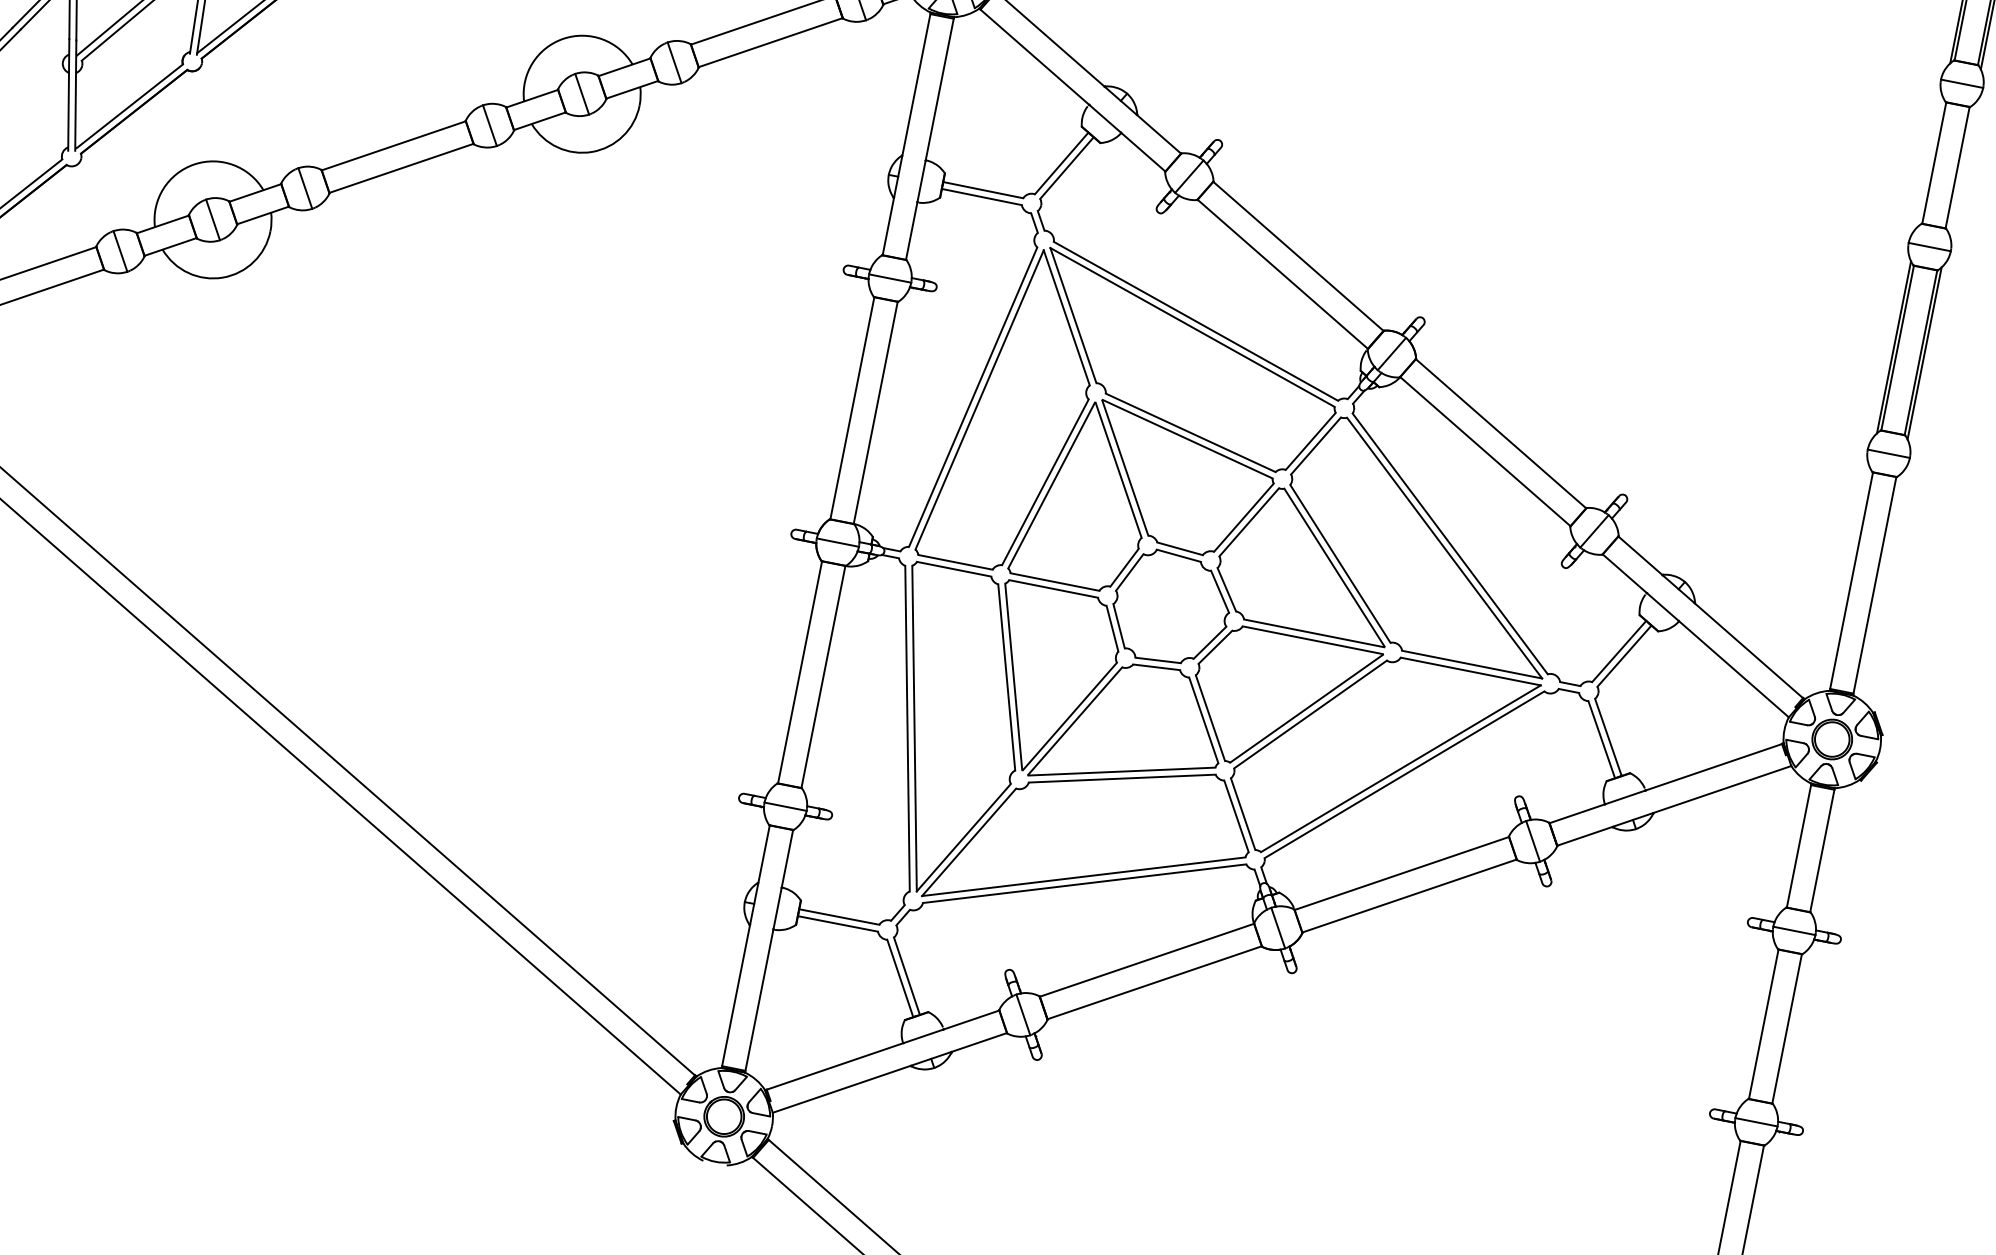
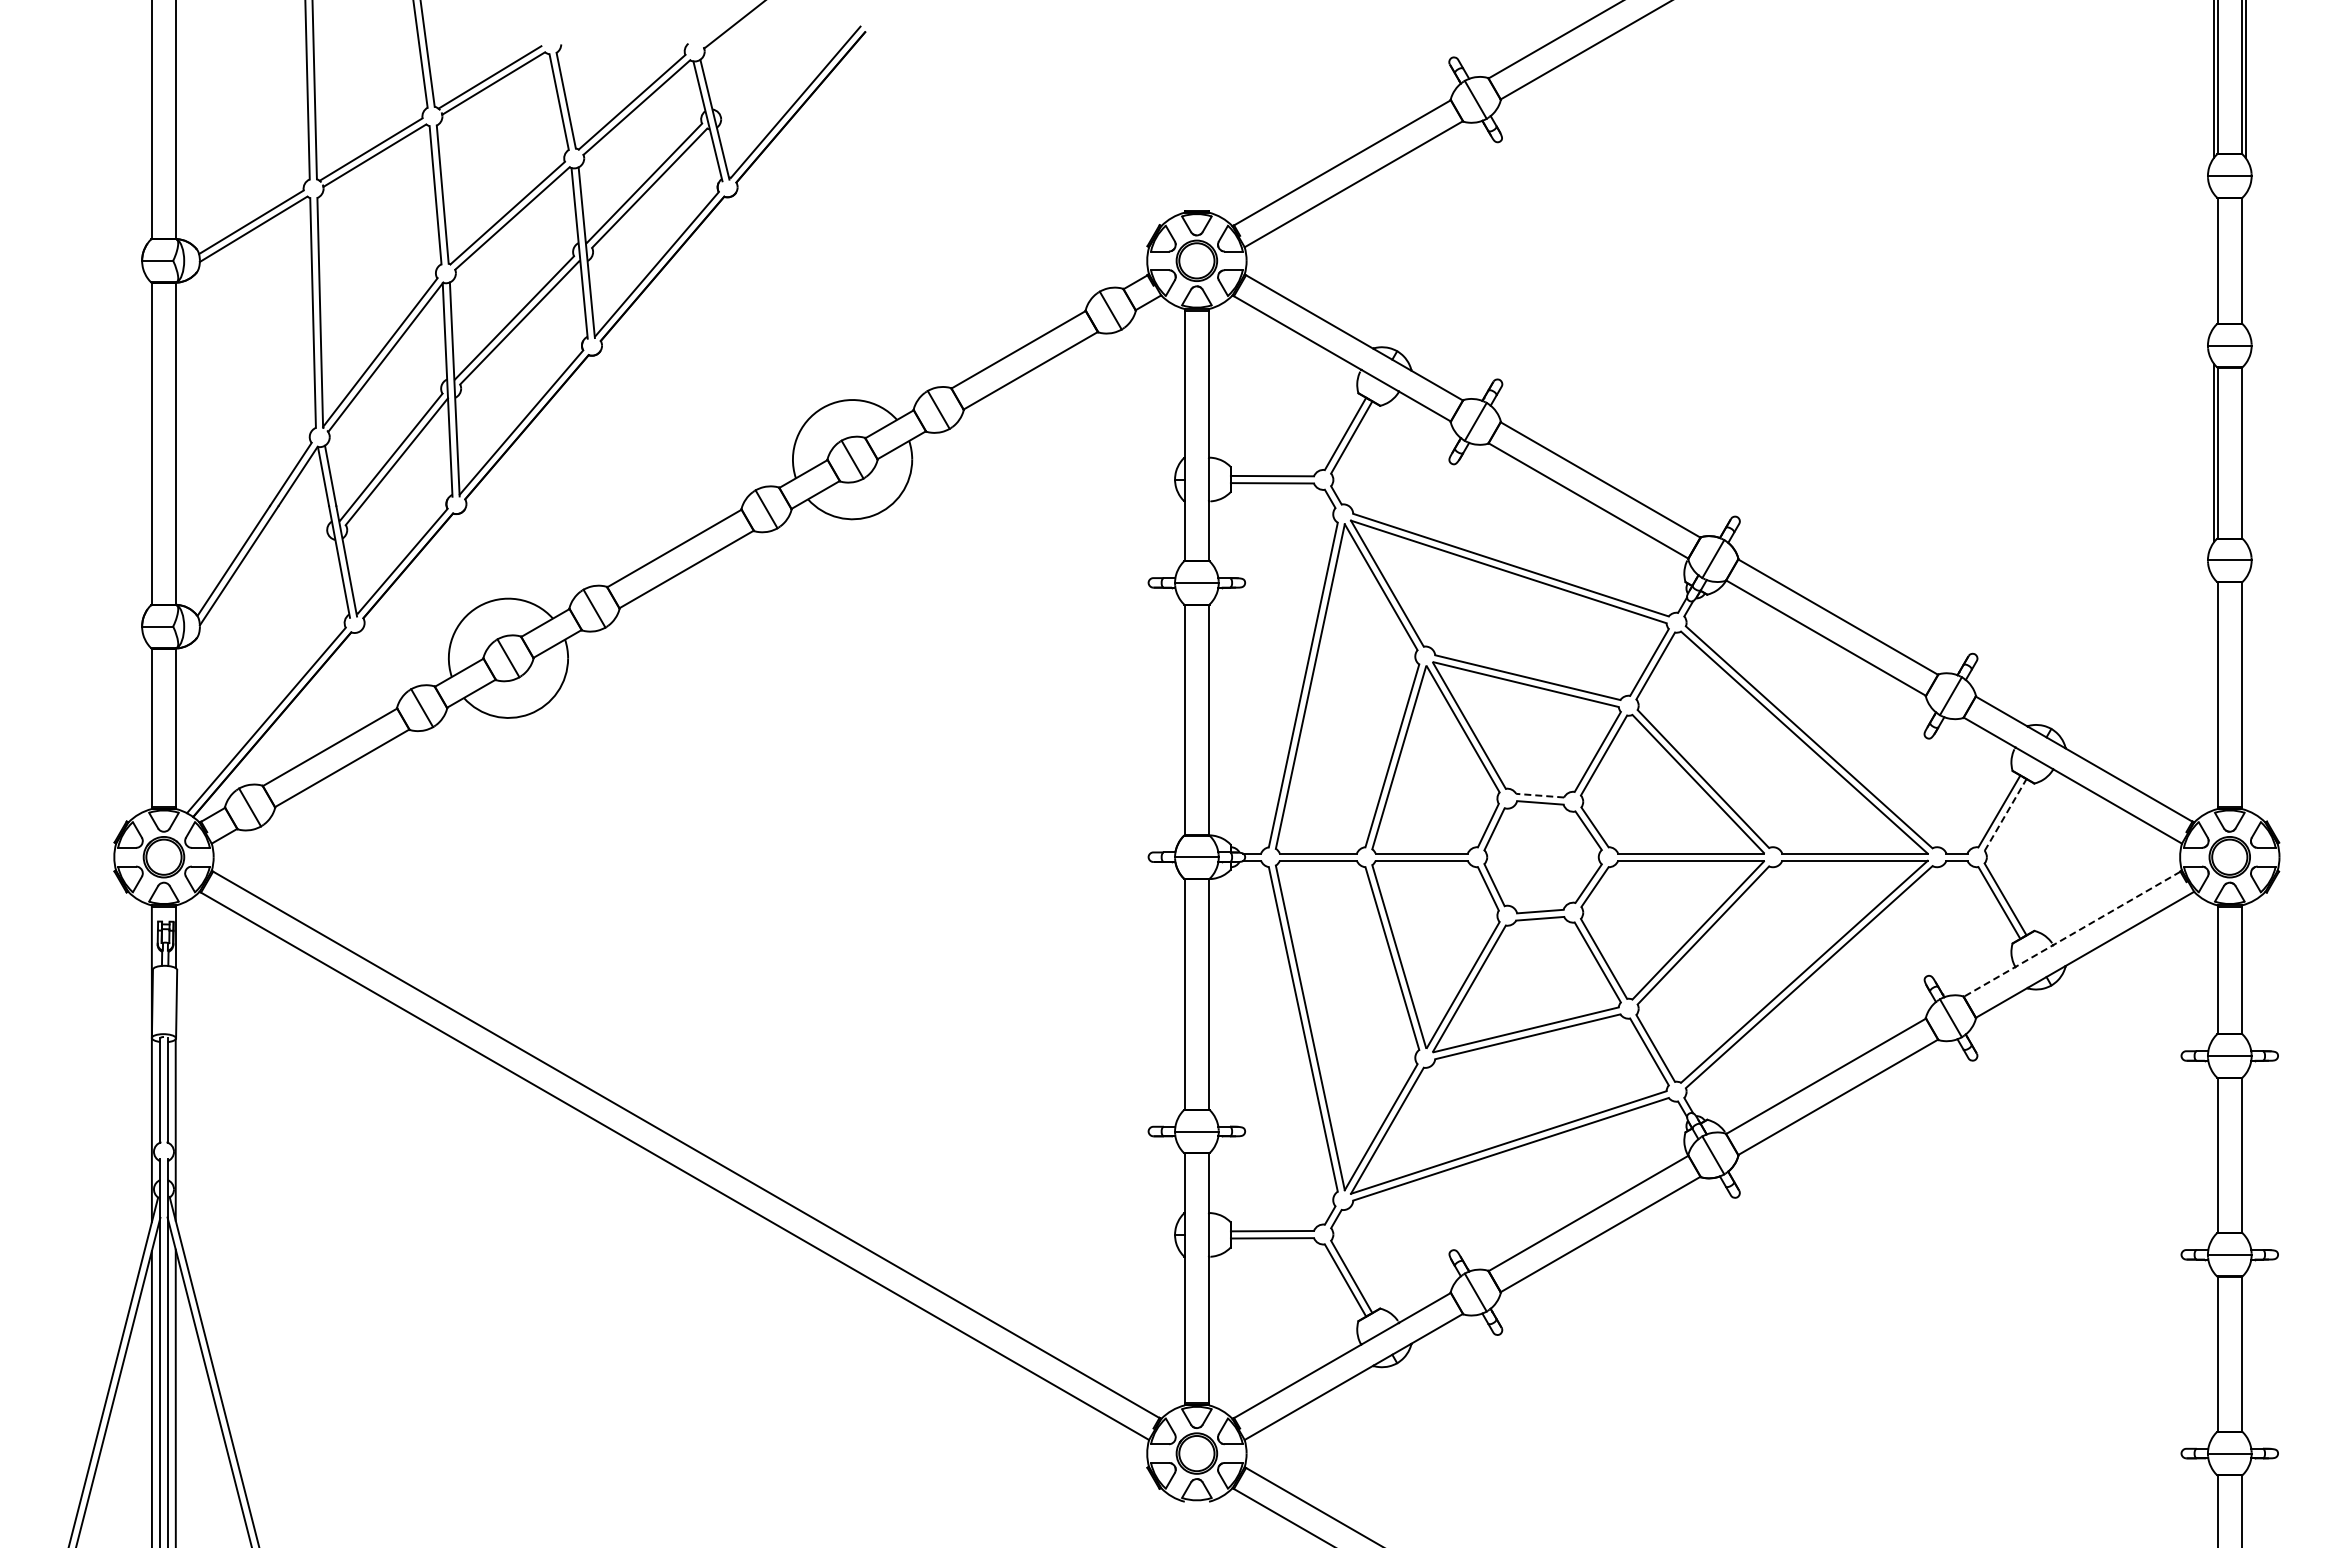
line: (1924, 352) -> (2245, 452), removed
line: (1179, 548) -> (1539, 795), solid -> dashed
line: (1624, 656) -> (2005, 815), solid -> dashed
line: (1665, 783) -> (2071, 934), solid -> dashed

